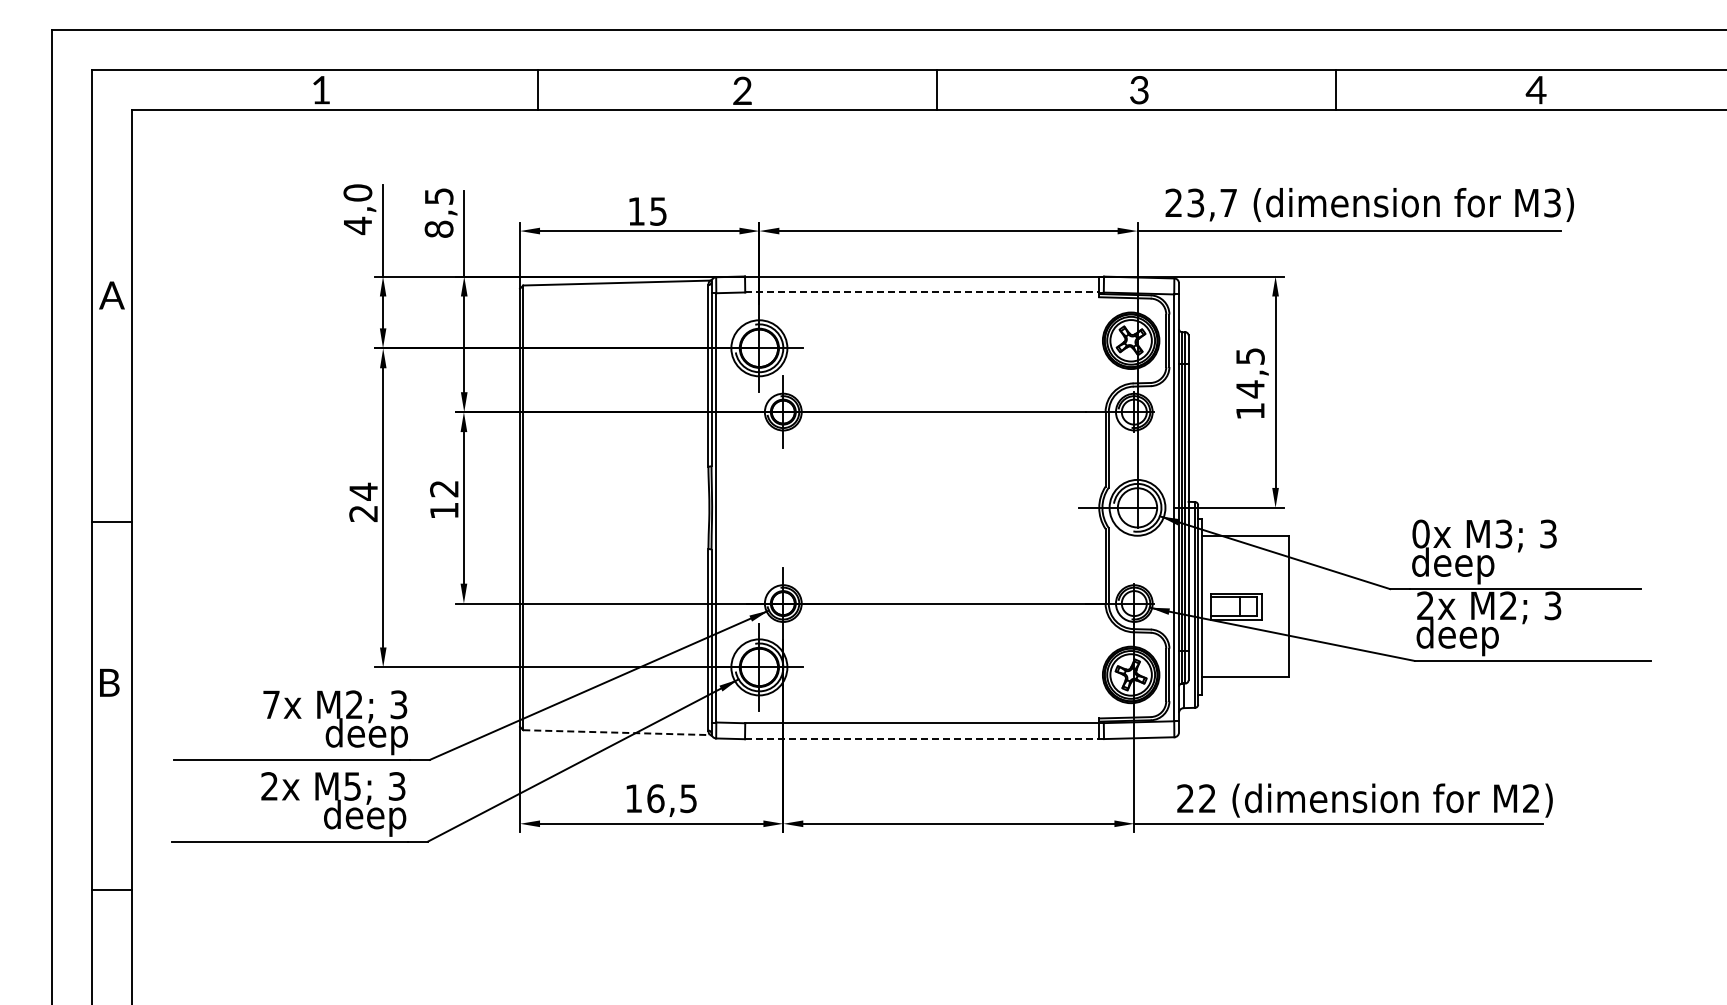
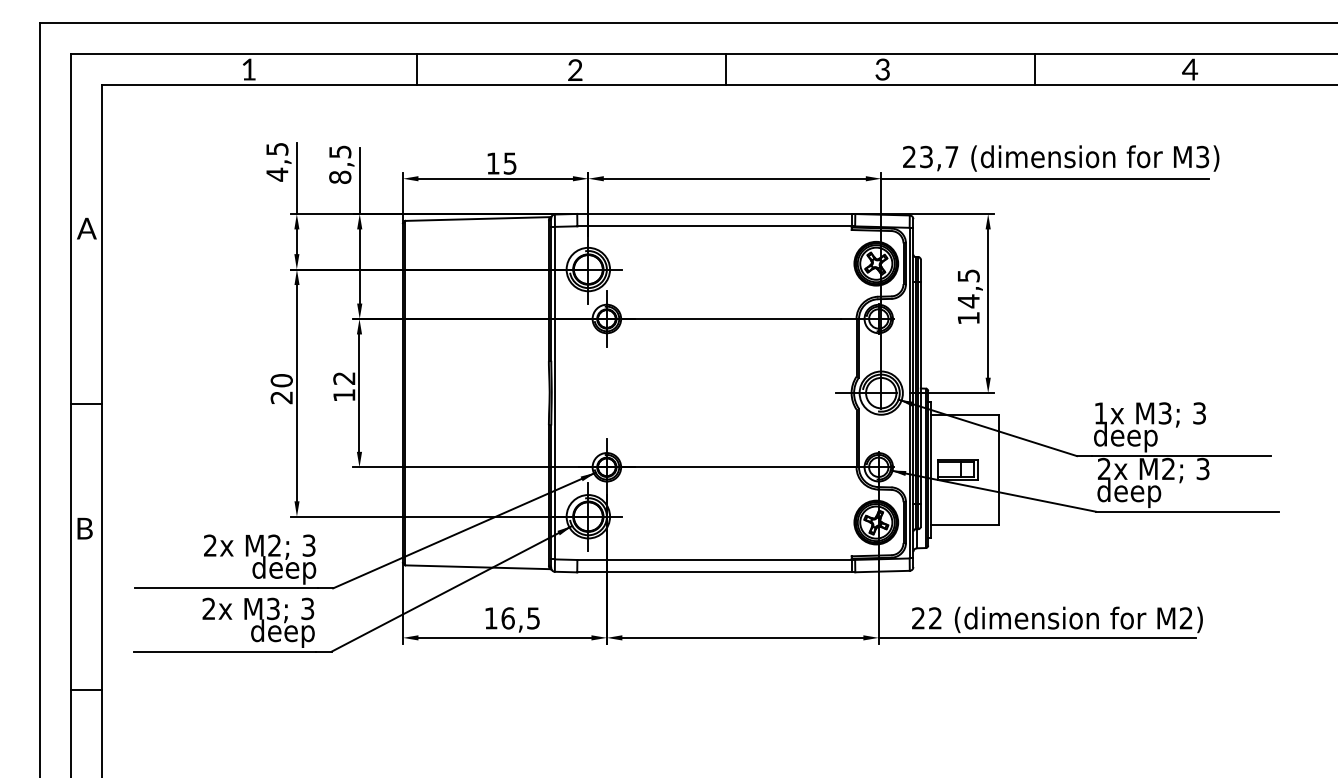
text: (357, 192) -> (277, 148), 4,0 -> 4,5
line: (922, 292) -> (714, 226), dashed -> solid
text: (363, 491) -> (281, 380), 24 -> 20
text: (1420, 533) -> (1100, 413), 0x -> 1x
text: (271, 704) -> (210, 545), 7x -> 2x
line: (617, 732) -> (478, 567), dashed -> solid
line: (922, 739) -> (714, 572), dashed -> solid
text: (352, 786) -> (273, 608), M5; -> M3;

